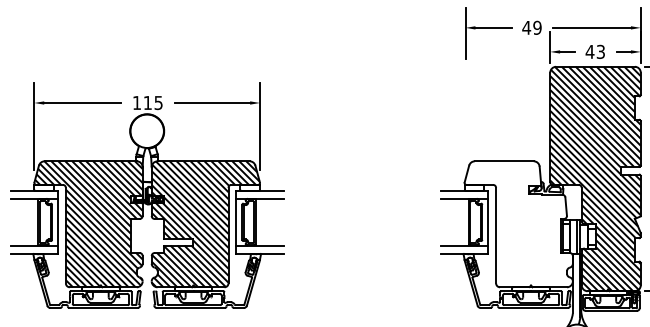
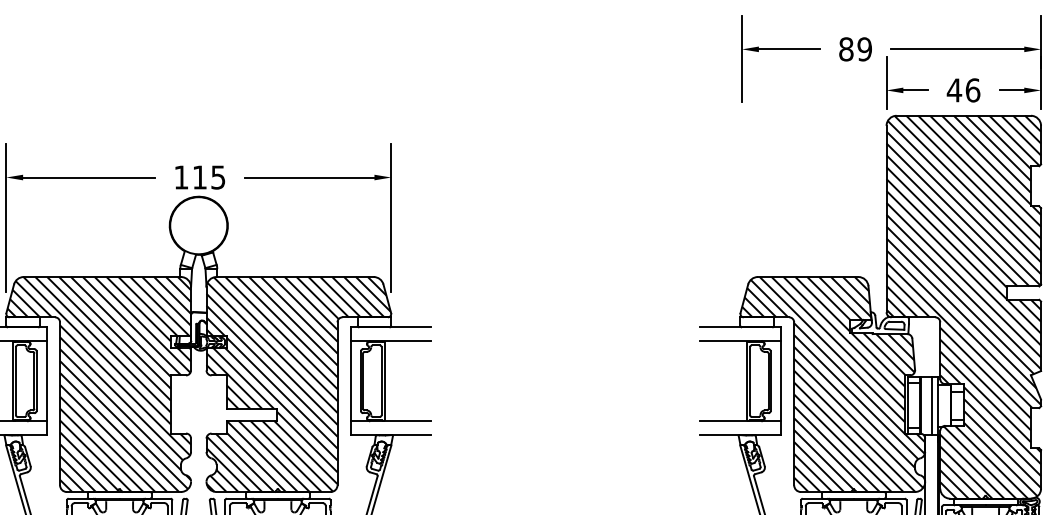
text: (526, 27) -> (846, 48), 49 -> 89
text: (600, 51) -> (972, 89), 43 -> 46
hatch: (518, 224) -> (832, 384), added

